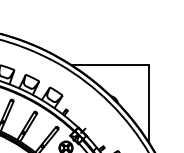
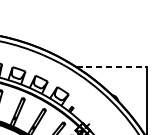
line: (110, 64) -> (111, 66), solid -> dashed

